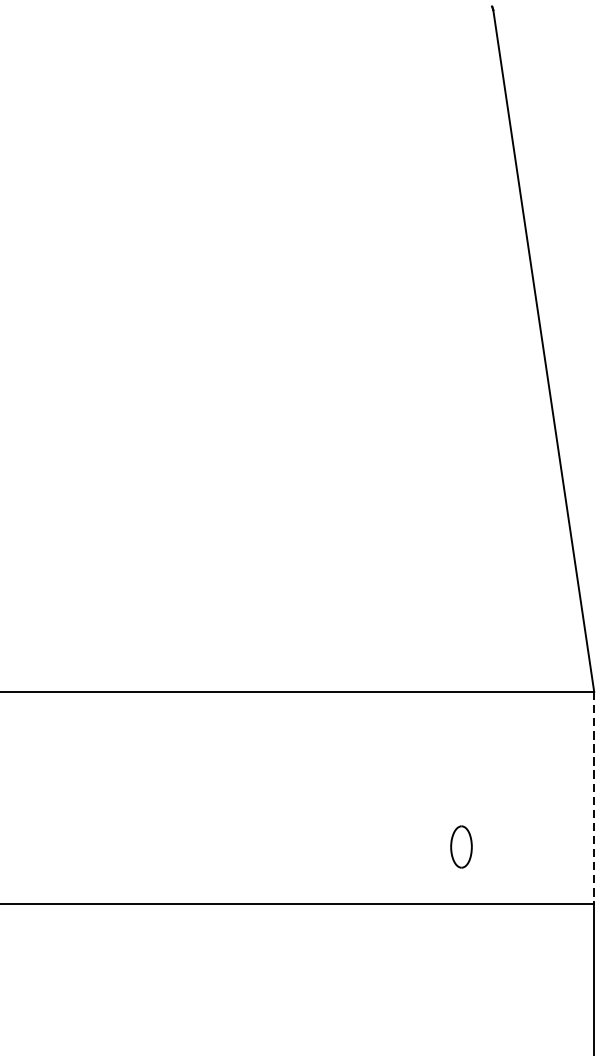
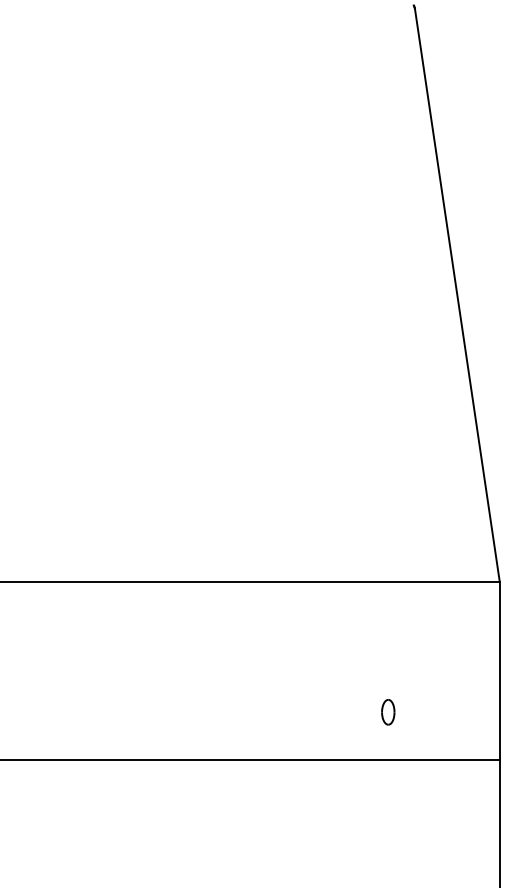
line: (593, 797) -> (499, 670), dashed -> solid
part: (461, 847) -> (388, 712), size x0.71

